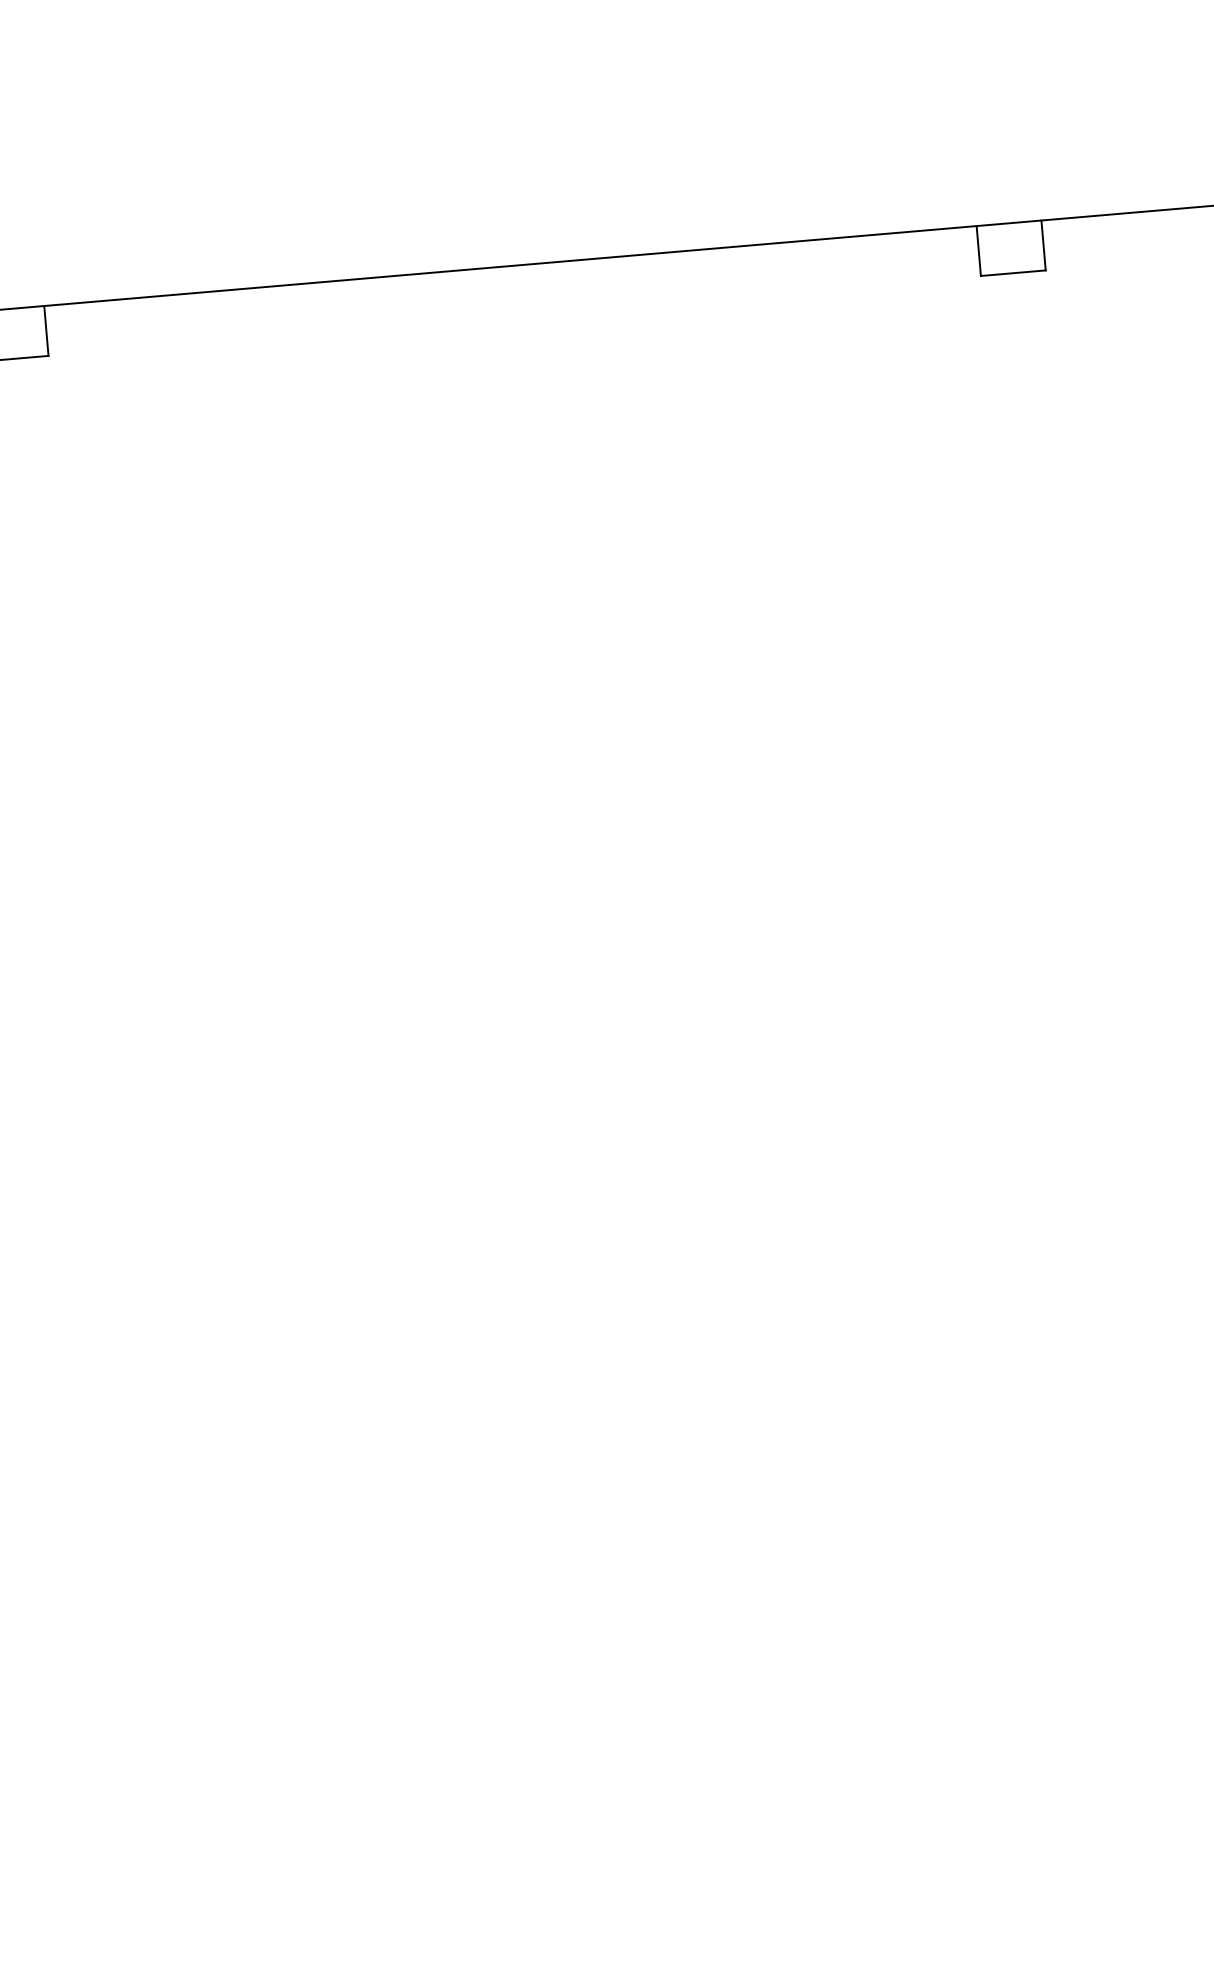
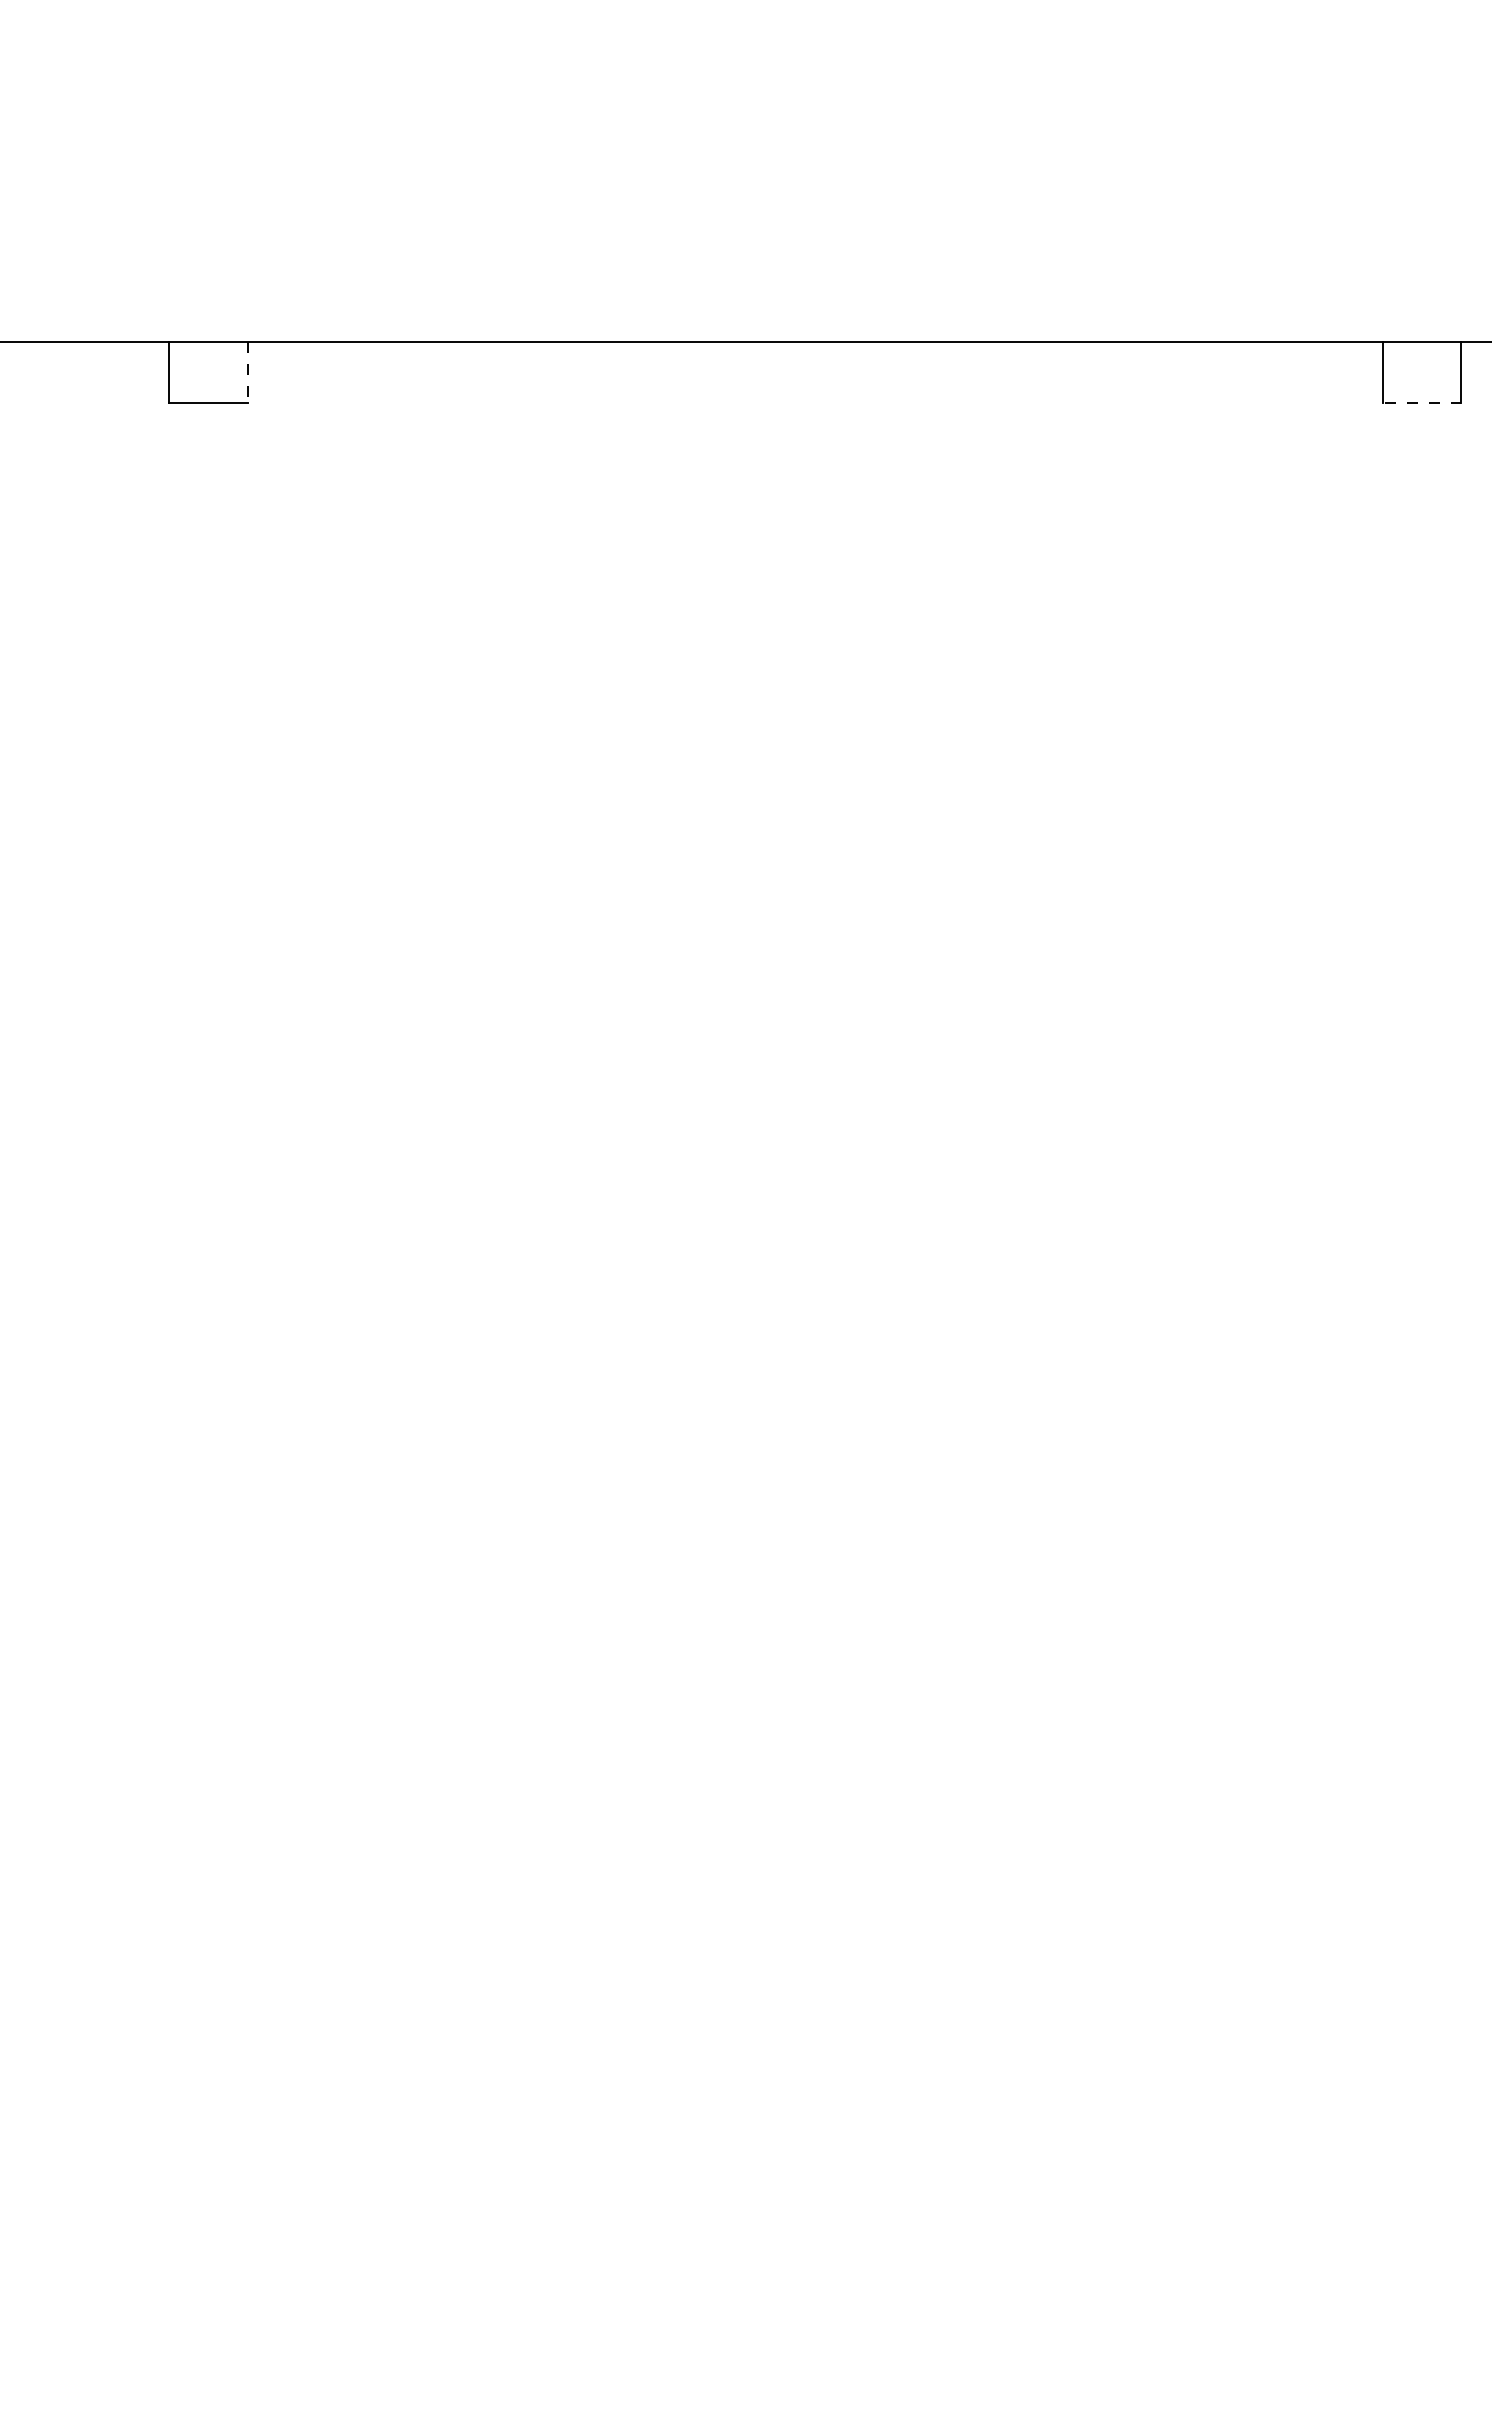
line: (1012, 272) -> (1421, 402), solid -> dashed
line: (46, 330) -> (248, 372), solid -> dashed

